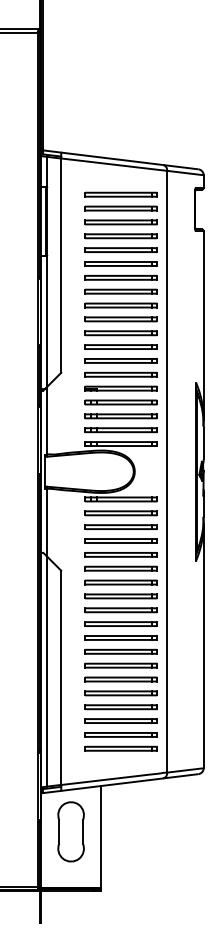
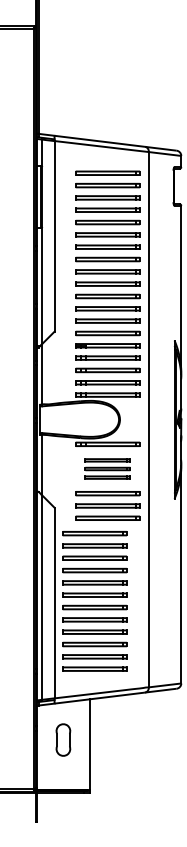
part: (120, 526) -> (107, 468), size x0.7
part: (120, 672) -> (94, 601), moved
part: (71, 831) -> (63, 739), size x0.6

